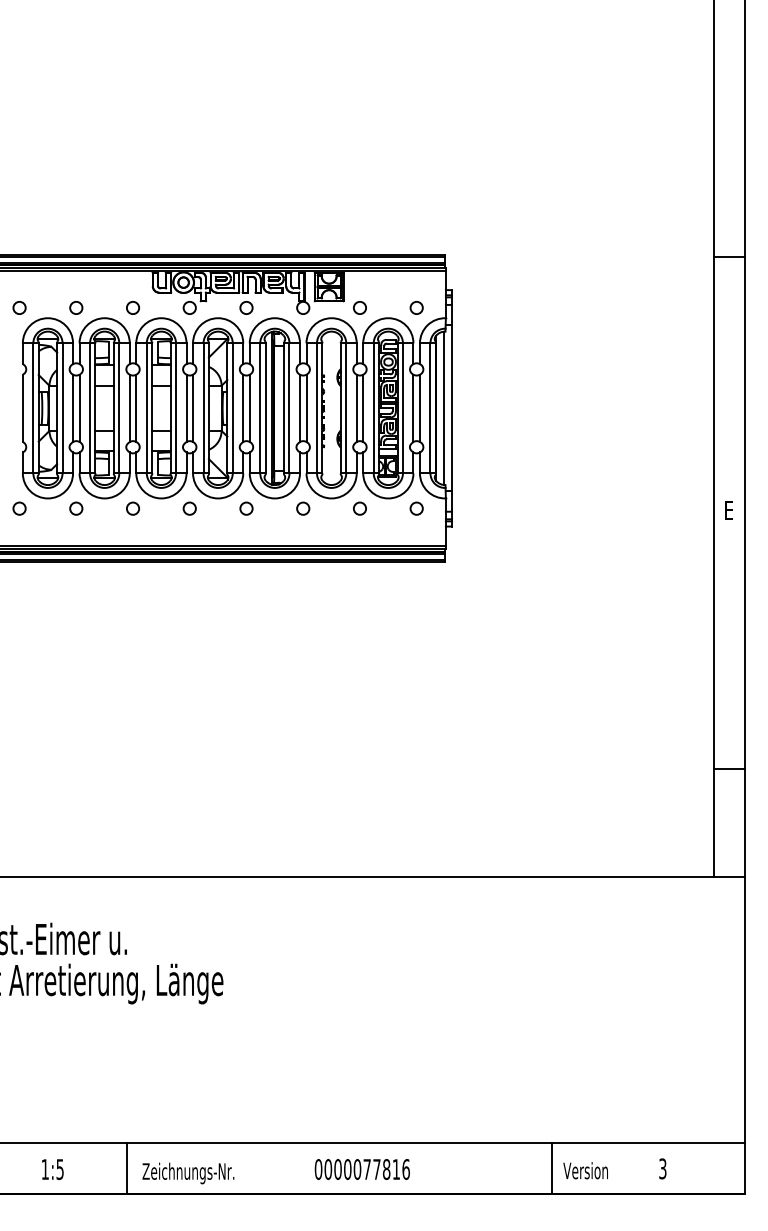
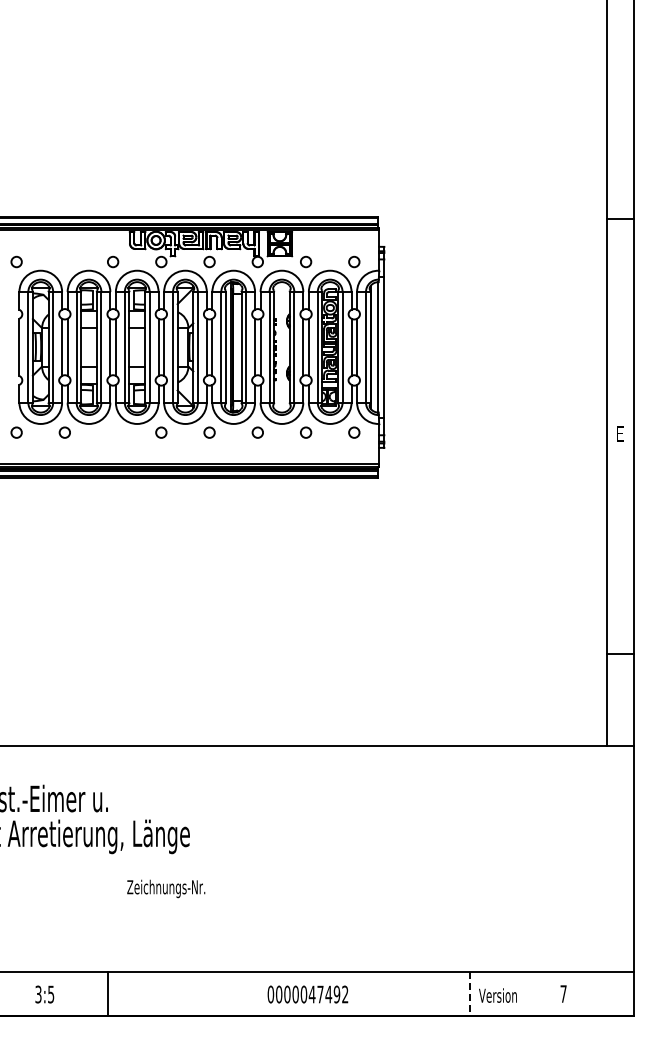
circle: (75, 307) -> (64, 261), removed
circle: (133, 508) -> (113, 432), removed
line: (552, 1168) -> (469, 993), solid -> dashed
text: (662, 1168) -> (563, 993), 3 -> 7
text: (45, 1169) -> (38, 994), 1:5 -> 3:5
text: (386, 1169) -> (328, 994), 0000077816 -> 0000047492
text: (188, 1172) -> (166, 888), moved

